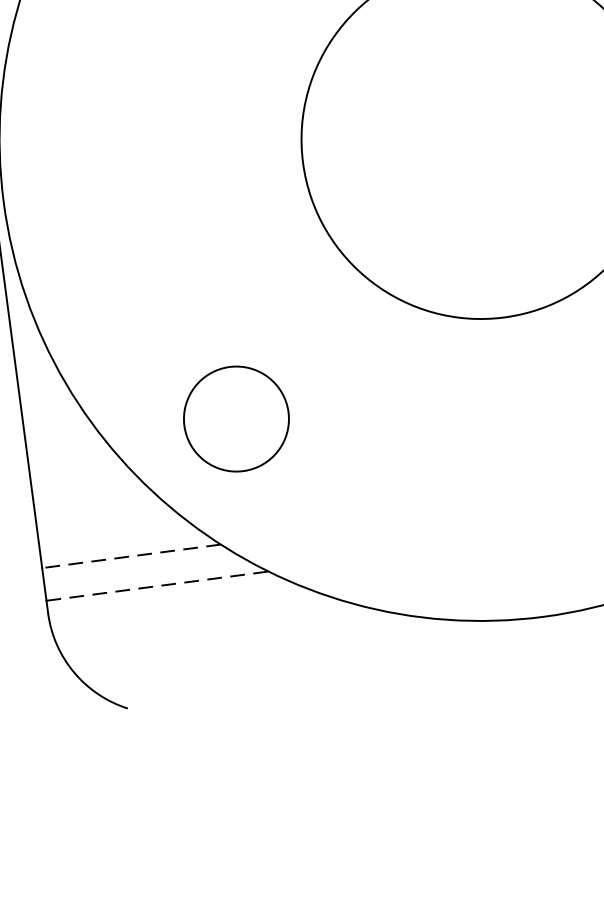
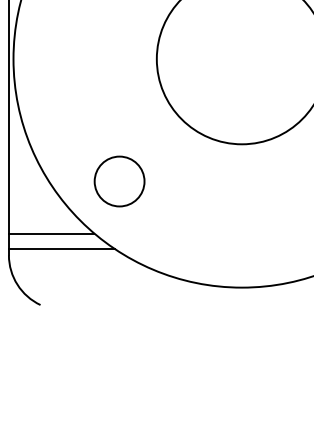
circle: (236, 419) -> (119, 181), moved
line: (131, 556) -> (51, 233), dashed -> solid
line: (158, 586) -> (62, 249), dashed -> solid

